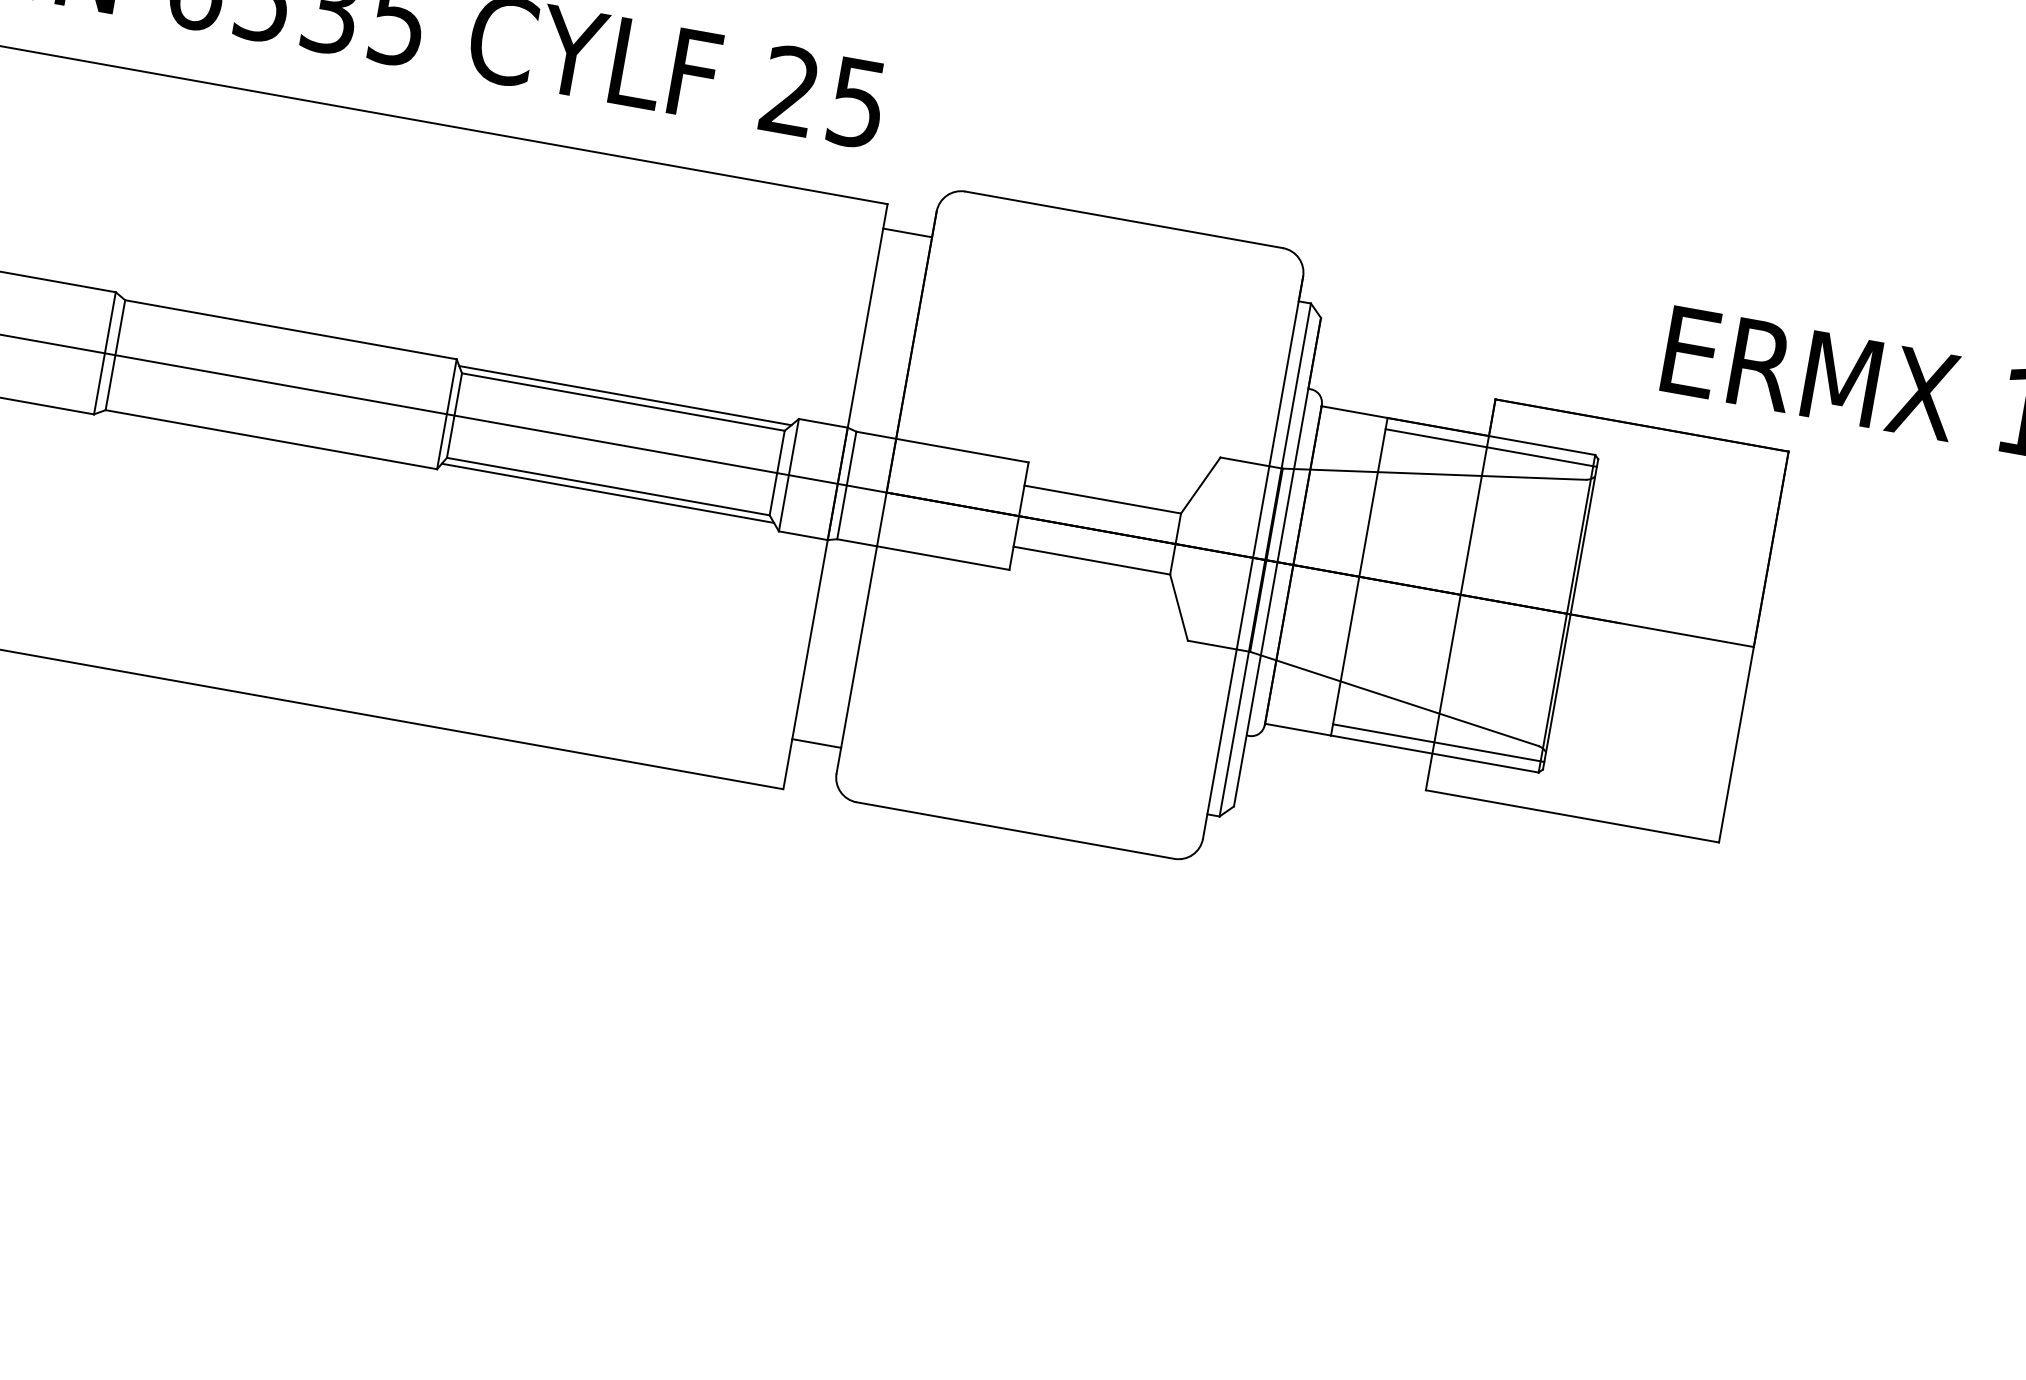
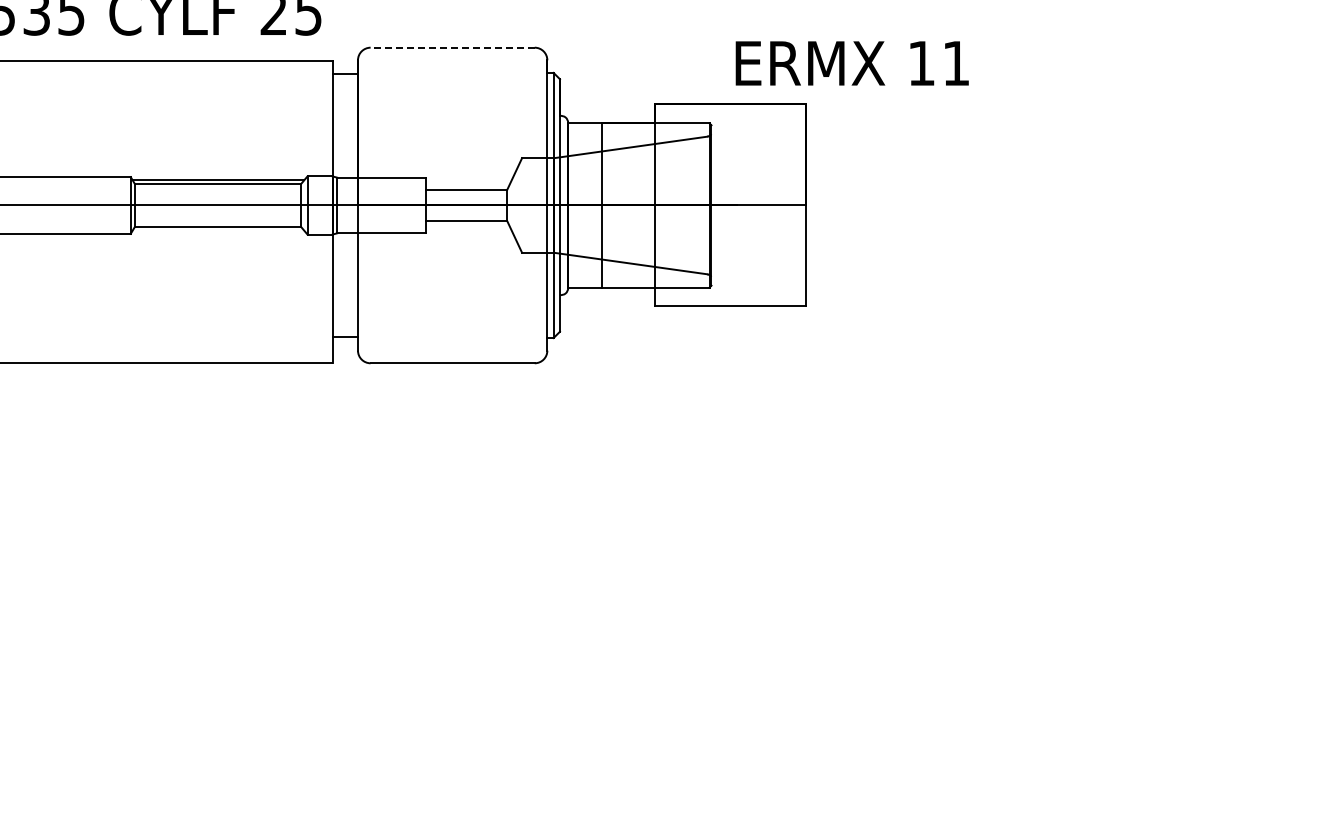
line: (1123, 219) -> (452, 47), solid -> dashed
line: (1490, 448) -> (656, 129), removed
line: (608, 492) -> (218, 230), removed
line: (1438, 742) -> (656, 281), removed

